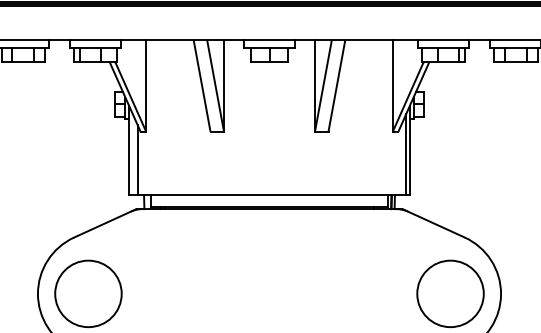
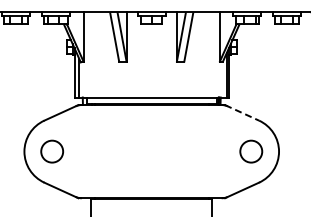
line: (434, 222) -> (242, 112), solid -> dashed
circle: (87, 293) -> (51, 151), size x0.6
circle: (449, 293) -> (250, 151), size x0.6

